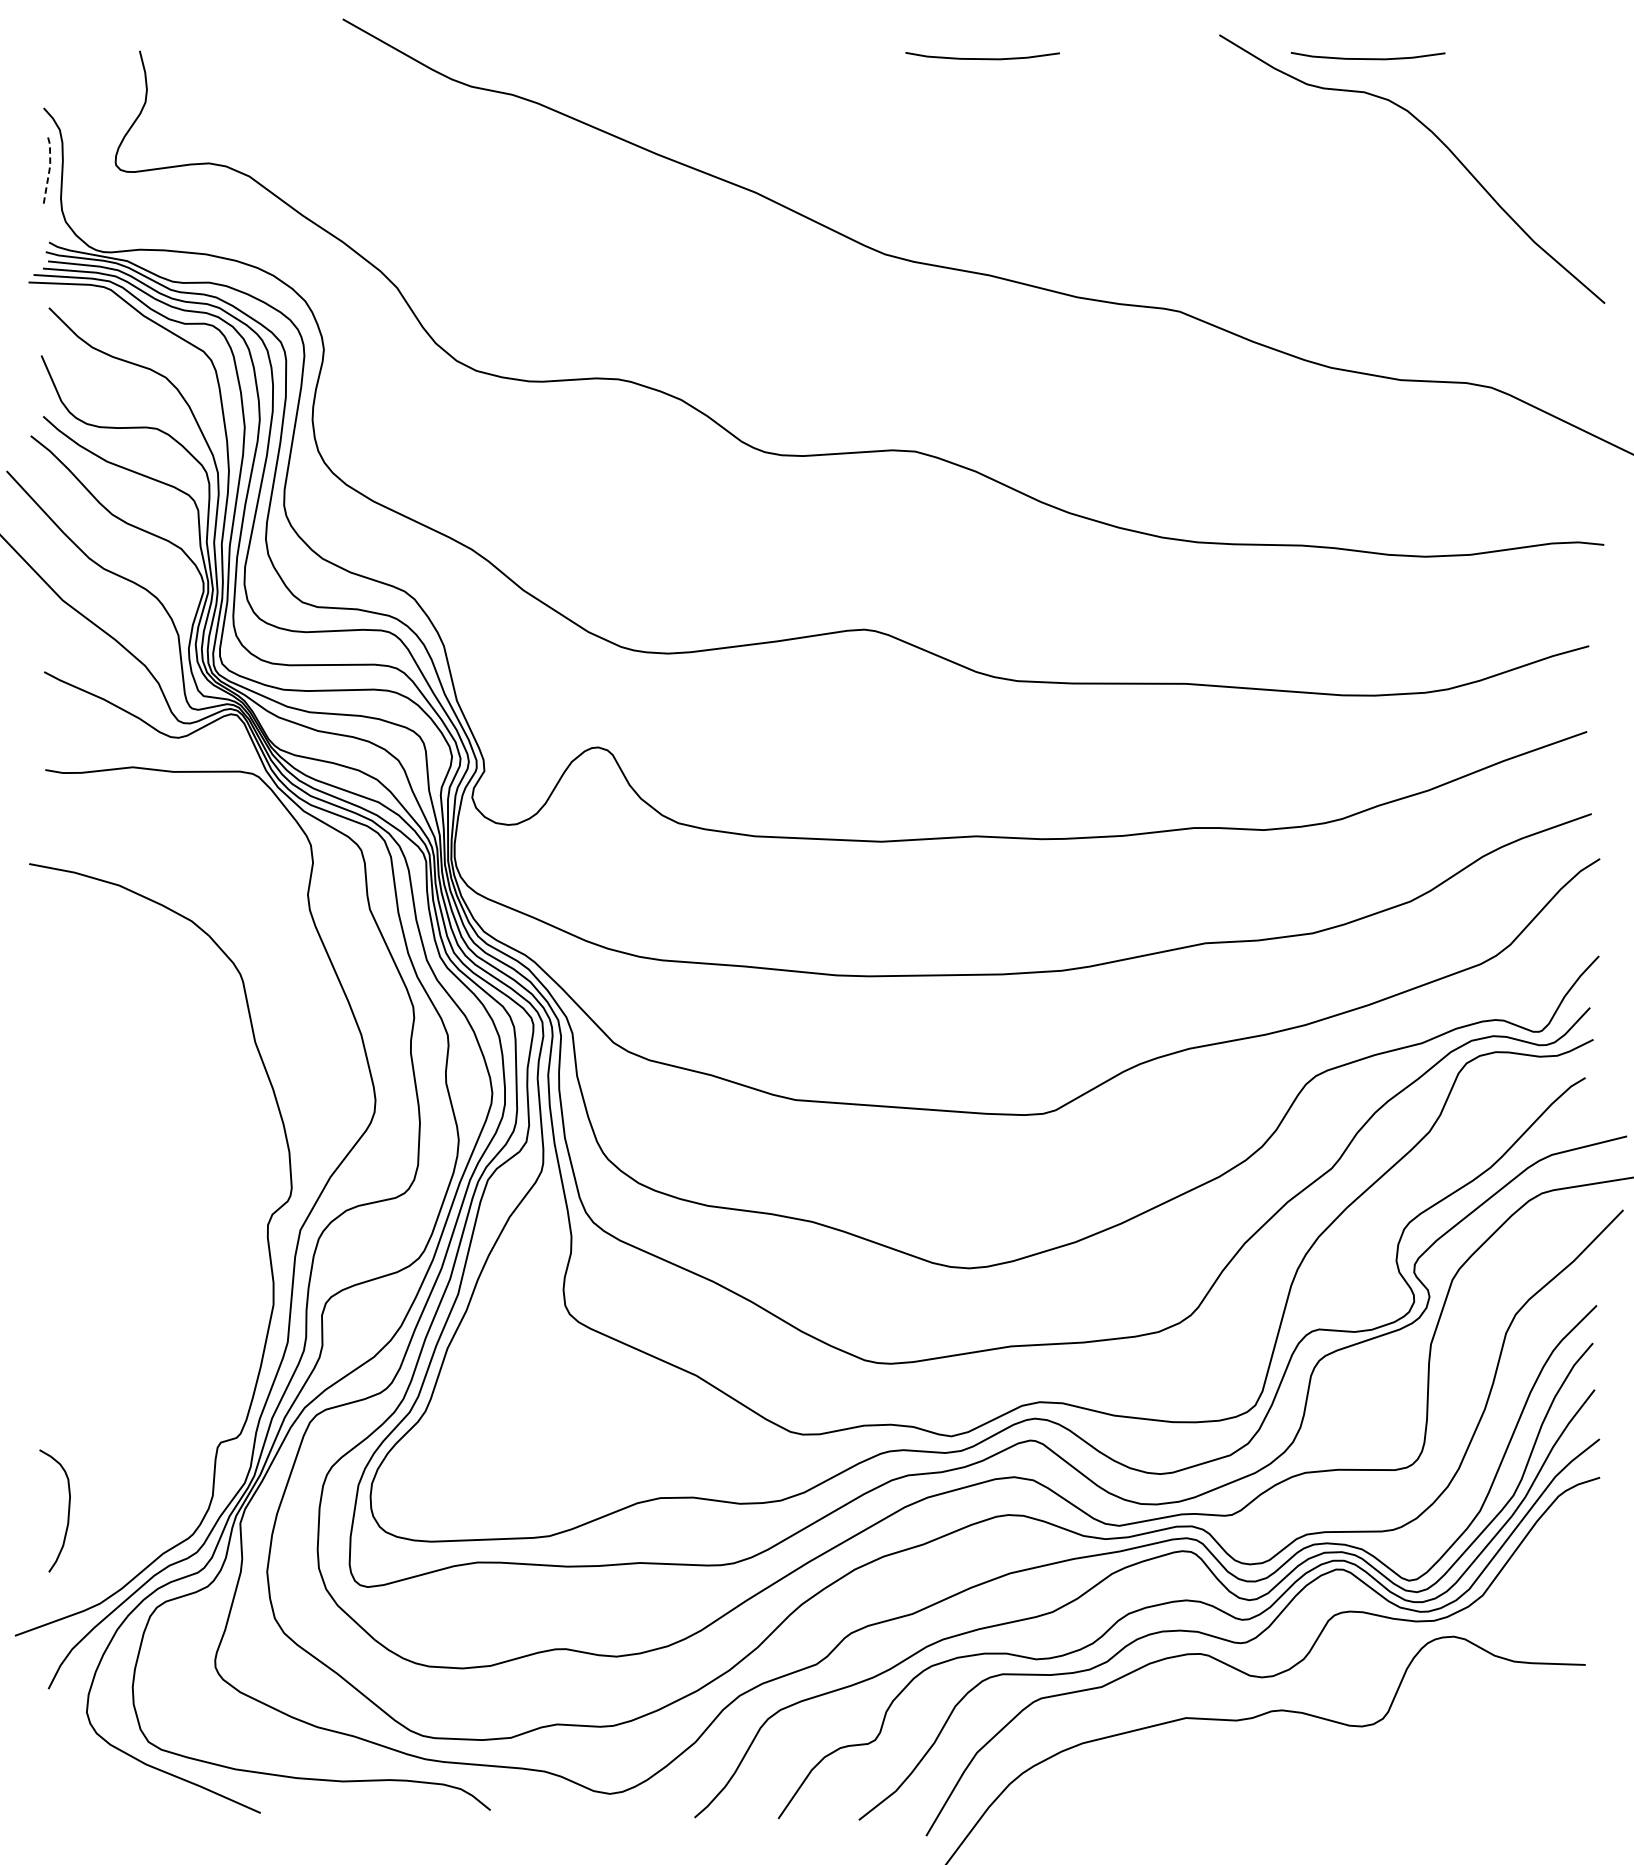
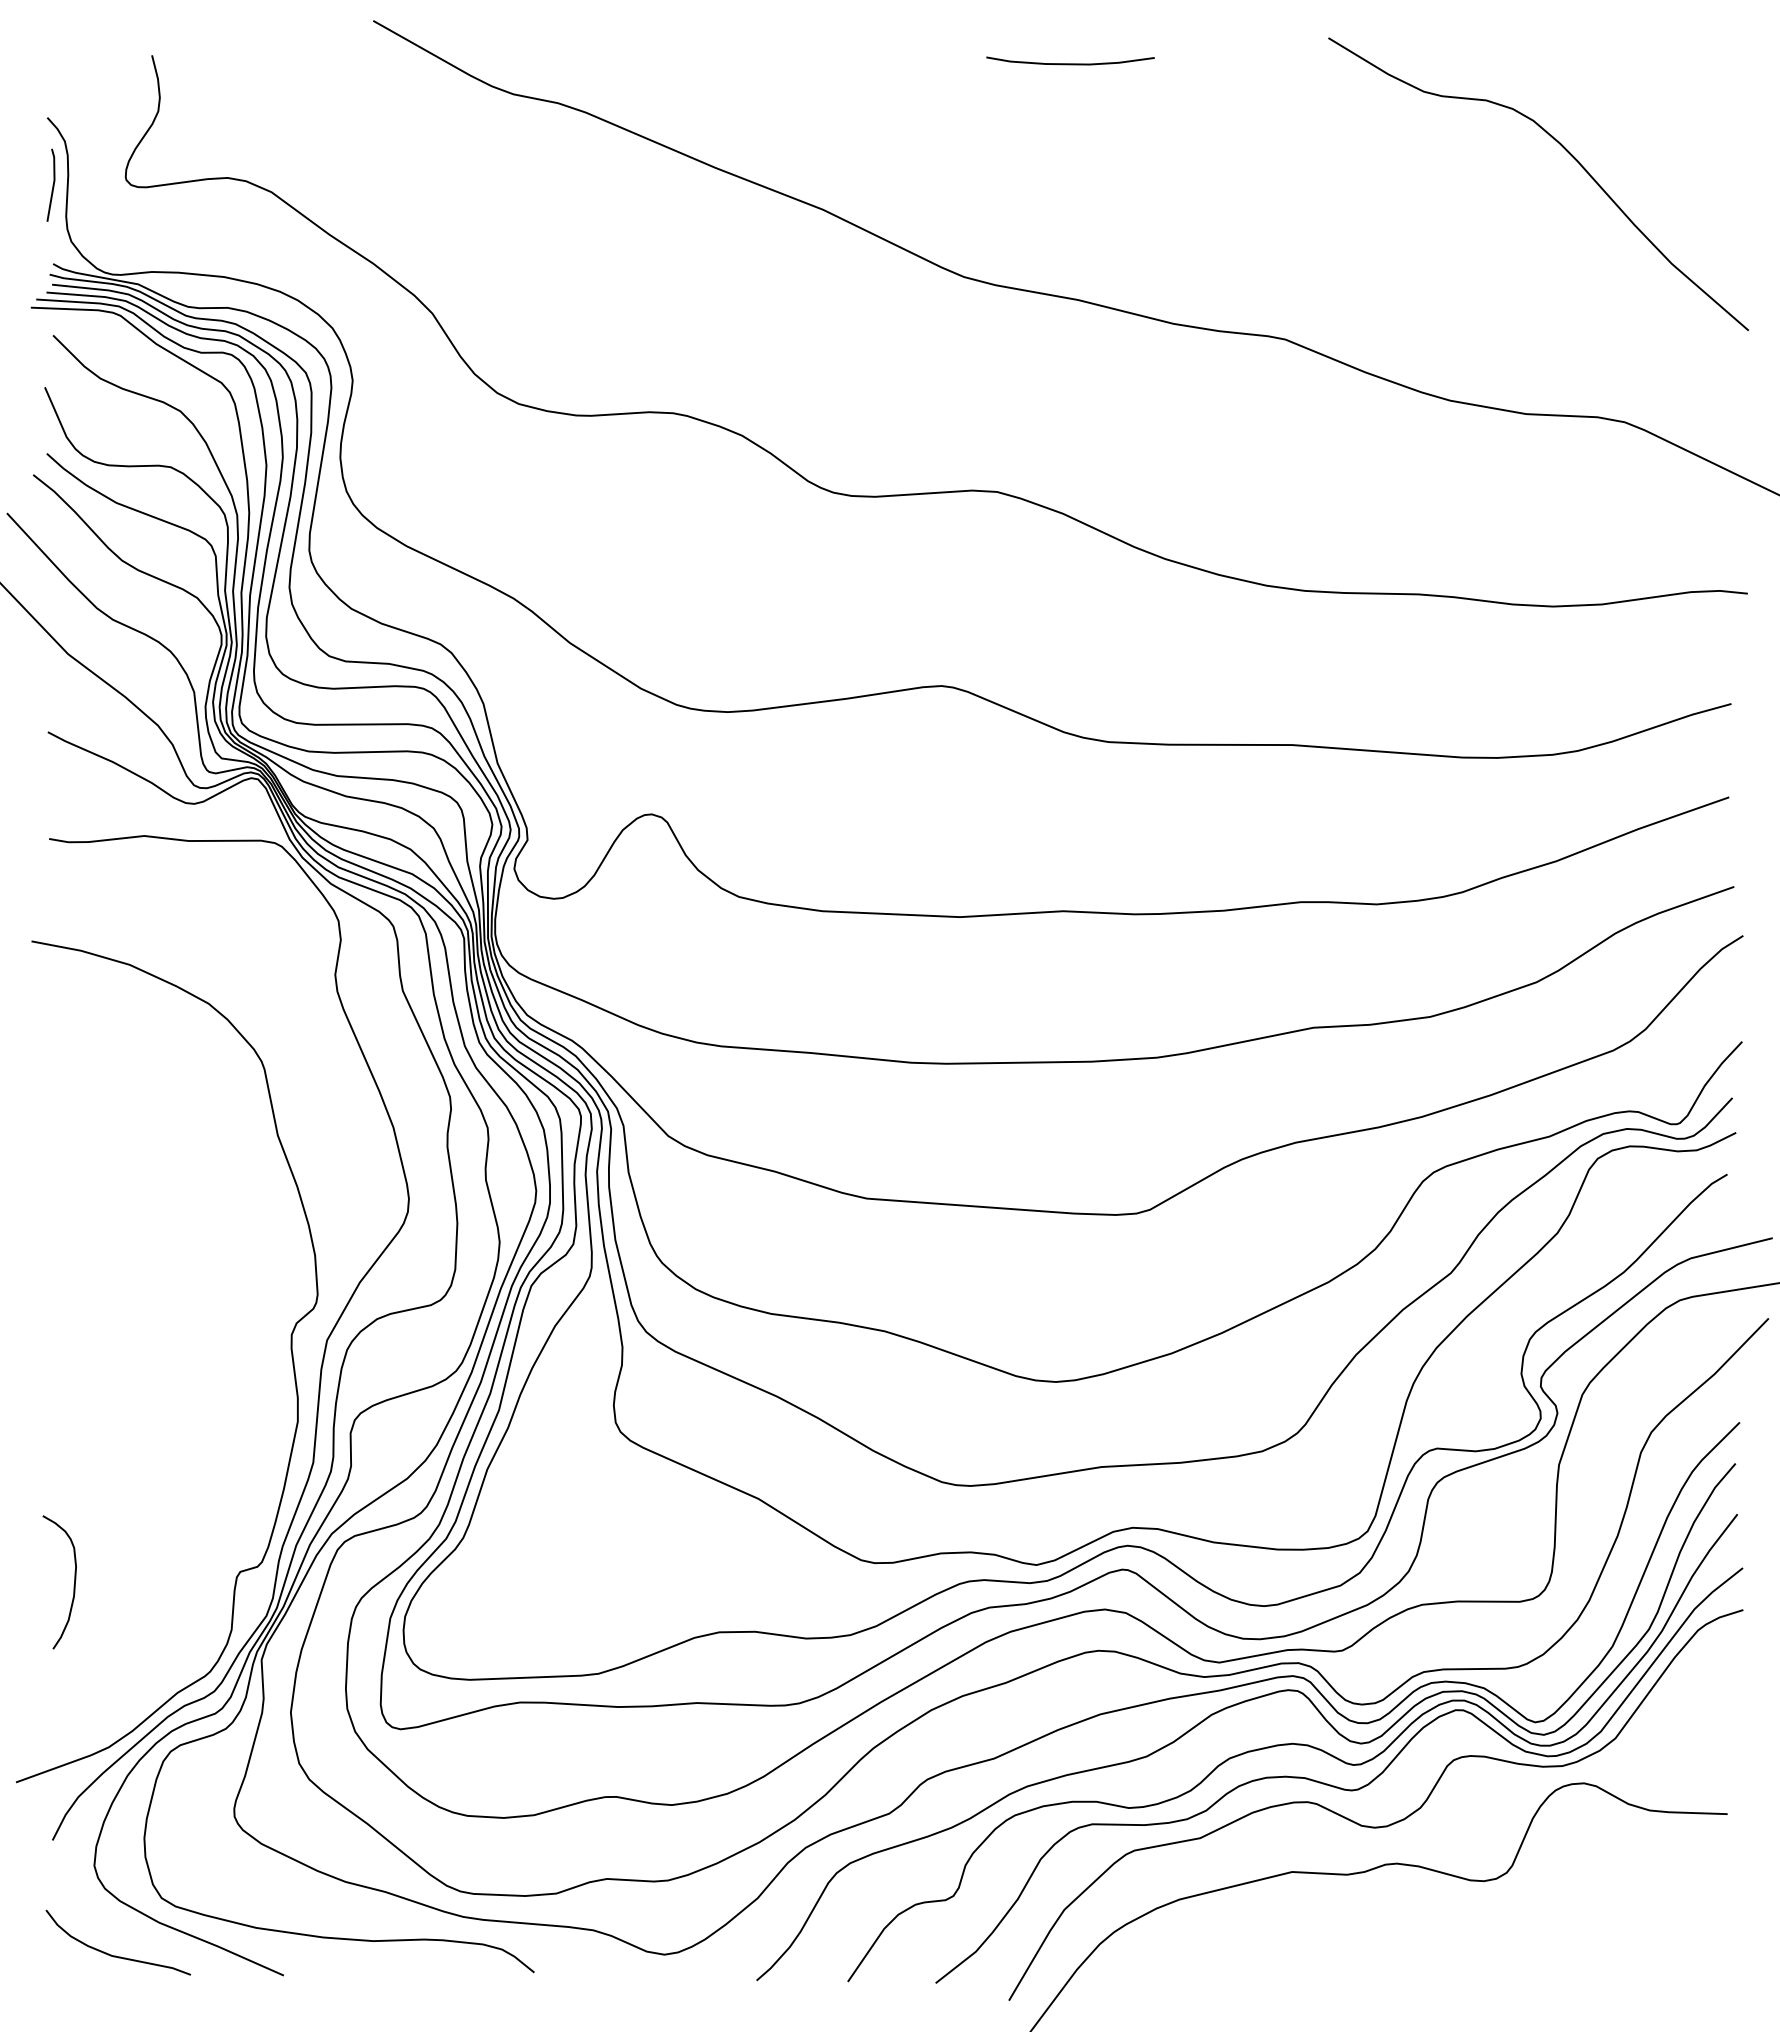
curve: (1368, 58) -> (1490, 63), removed
line: (49, 169) -> (53, 184), dashed -> solid
curve: (67, 1513) -> (73, 1585), moved
curve: (107, 1794) -> (116, 1955), added

